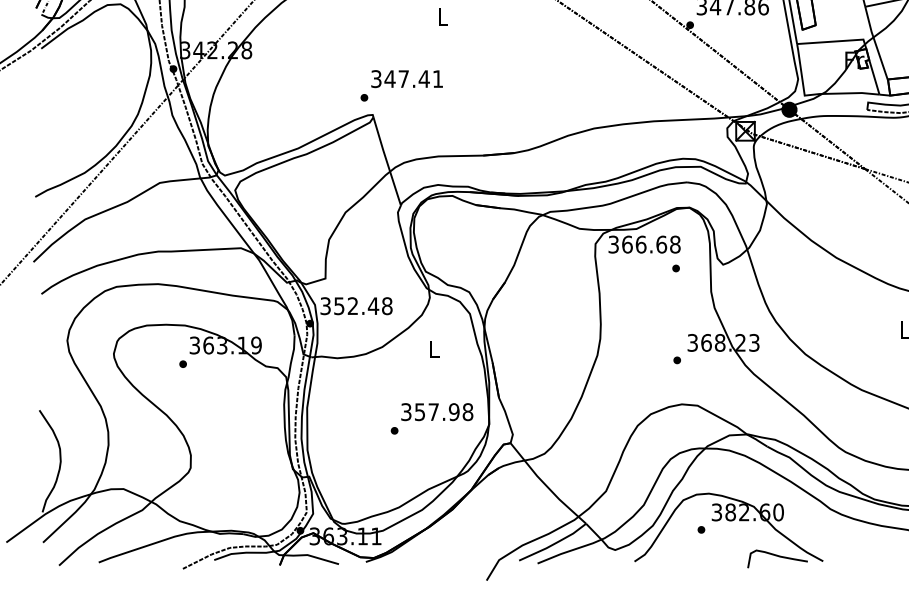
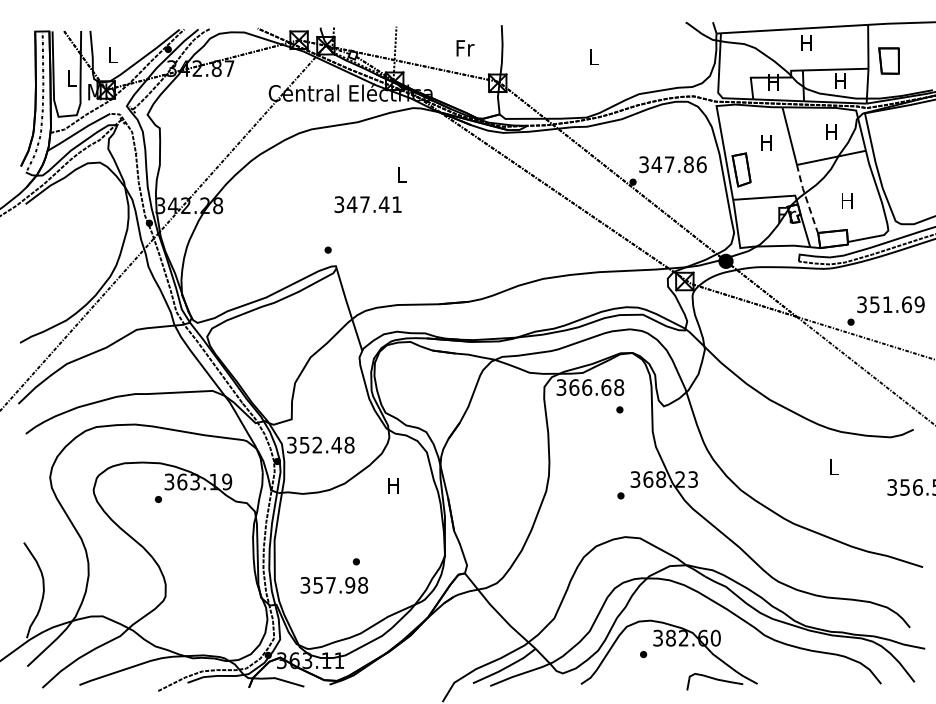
line: (875, 42) -> (806, 198), solid -> dashed
text: (406, 78) -> (367, 204), moved
text: (434, 349) -> (393, 485), L -> H
text: (437, 412) -> (334, 585), moved

